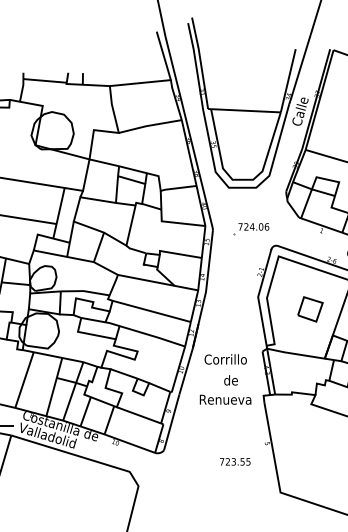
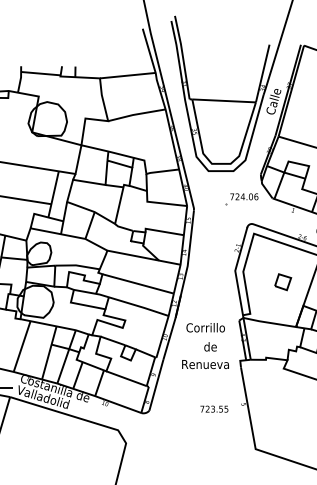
part: (250, 229) -> (241, 199), moved
part: (311, 309) -> (283, 282), size x0.71
text: (235, 461) -> (214, 408), moved

